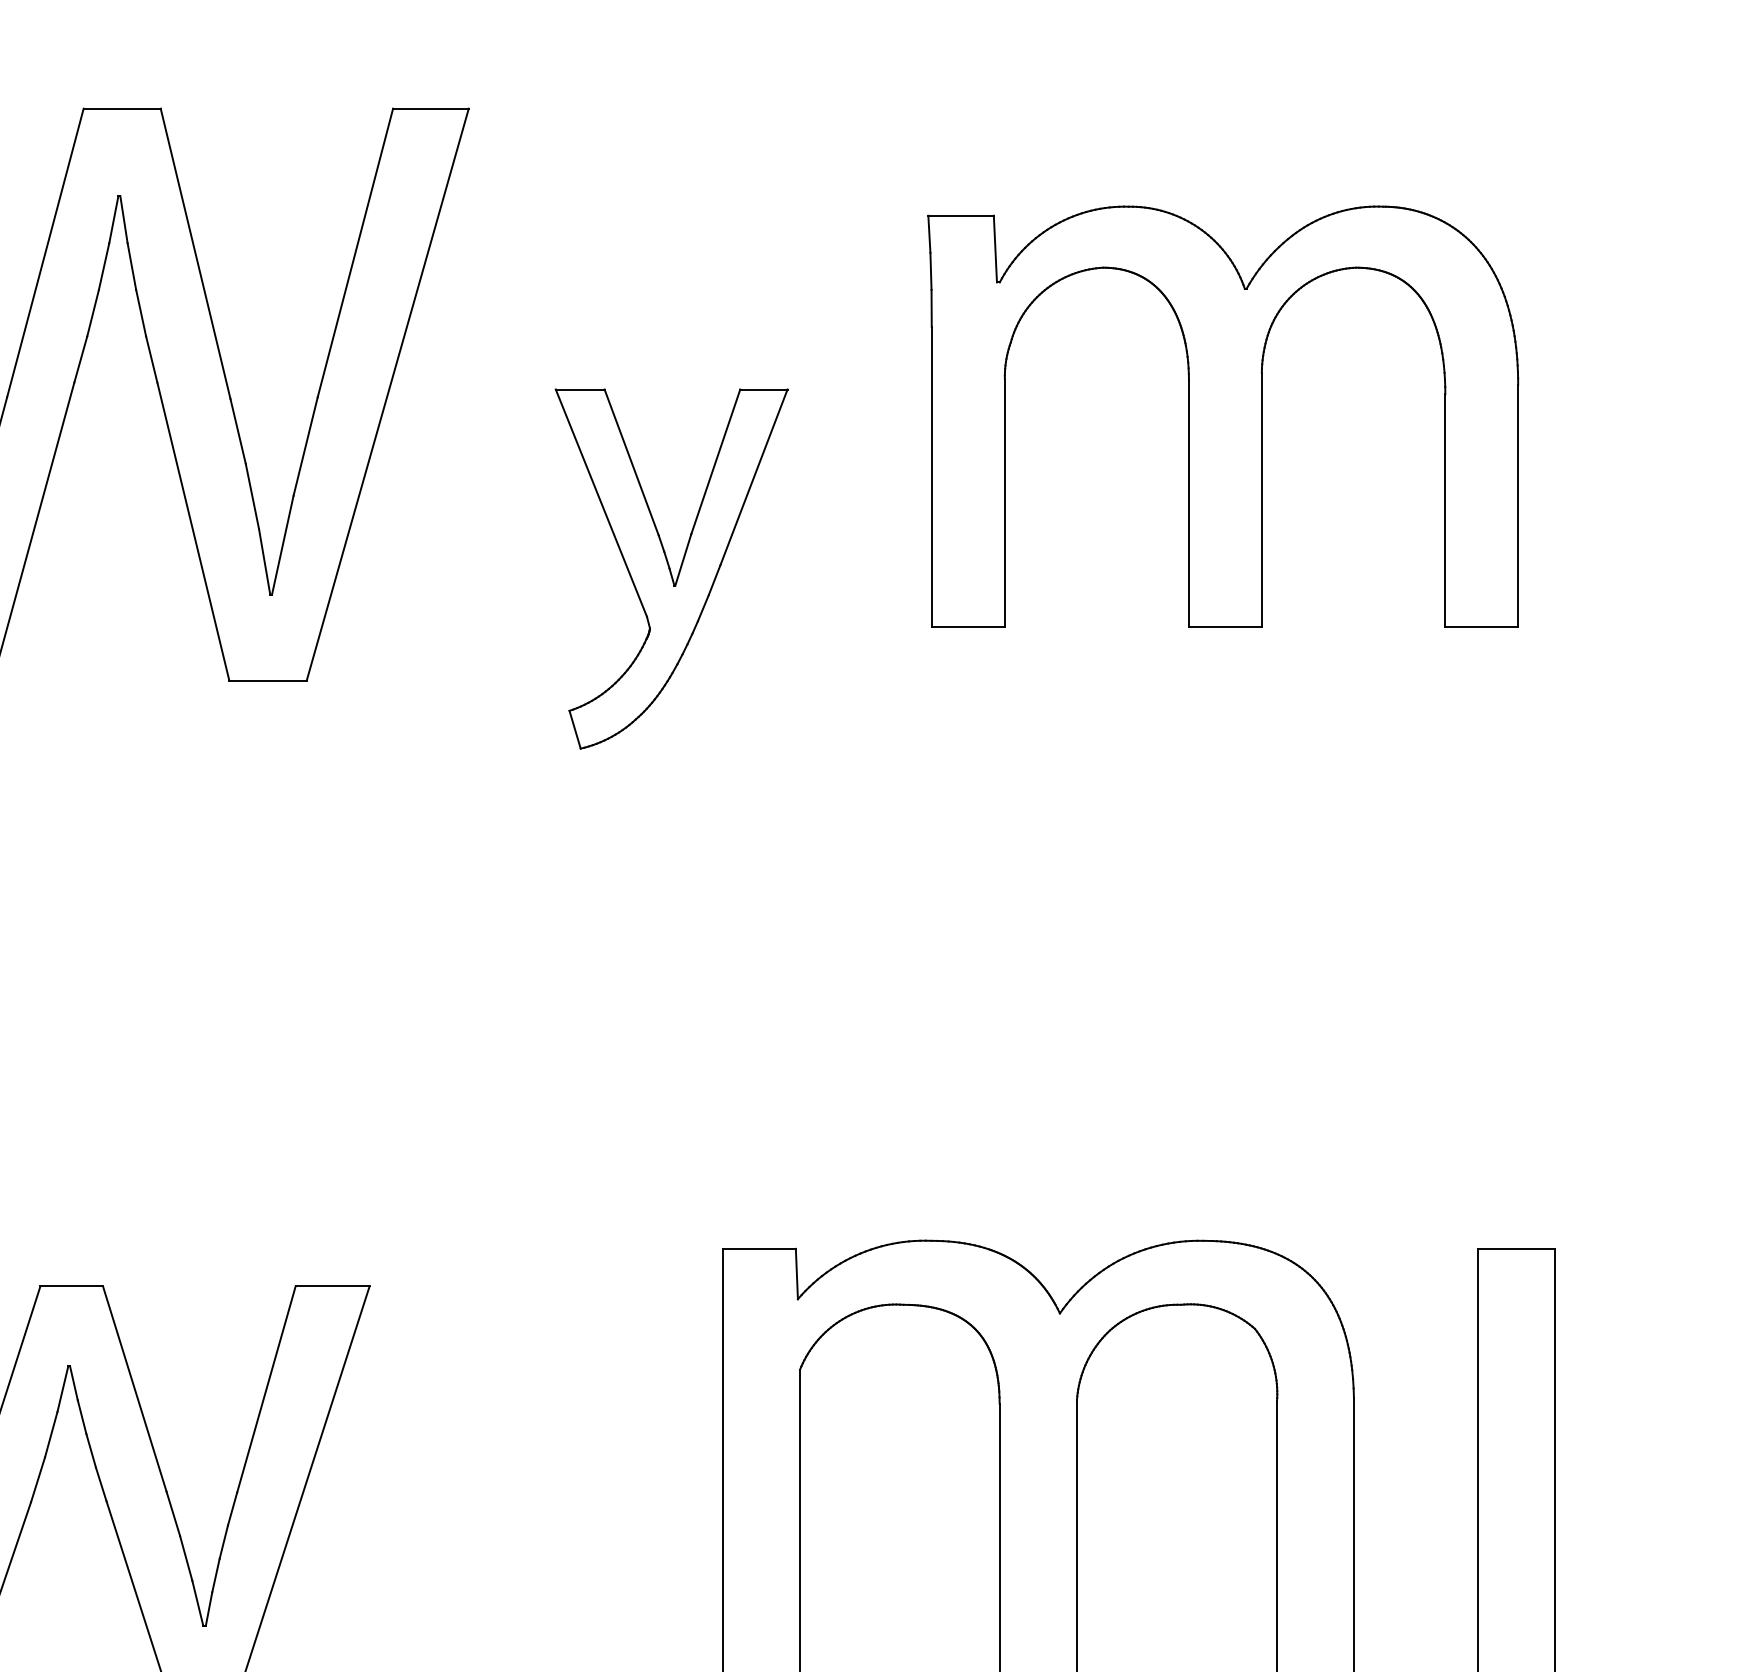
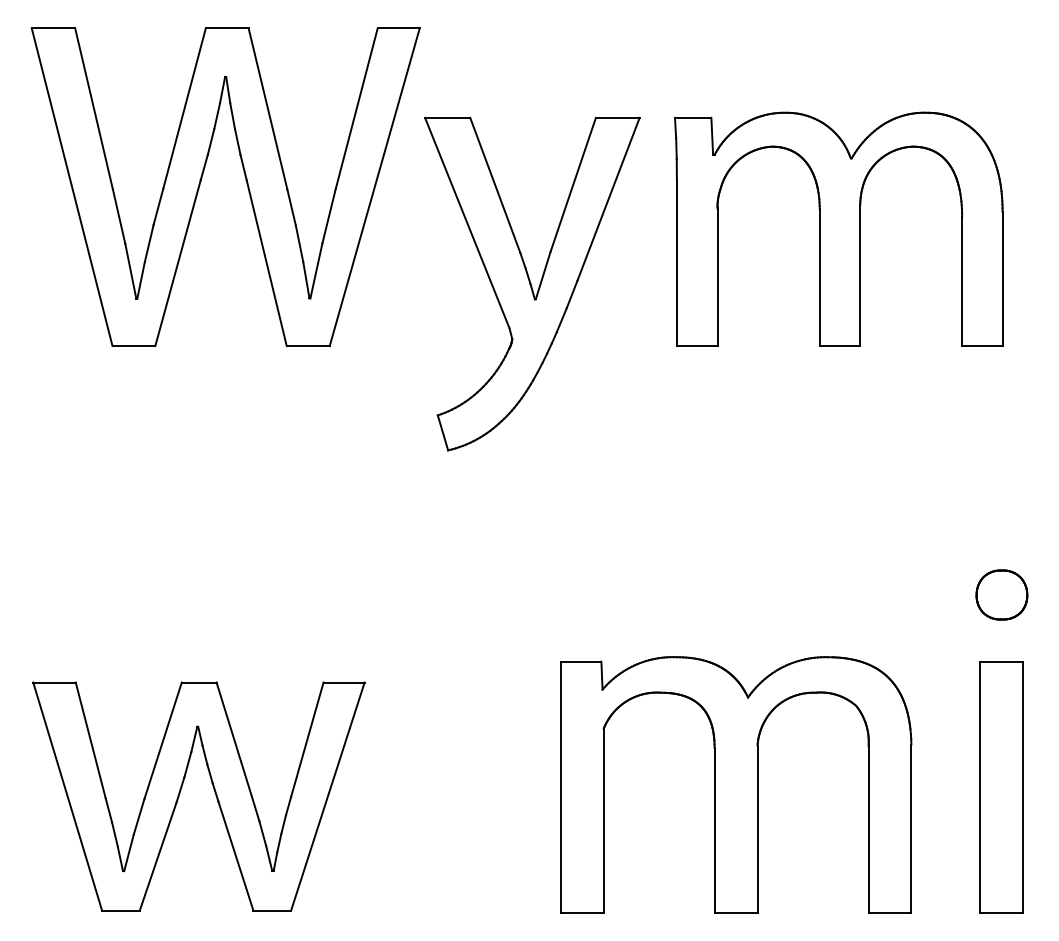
part: (1222, 414) -> (838, 228), moved
part: (671, 568) -> (532, 283), size x1.67
part: (1516, 1127) -> (1001, 594), added

